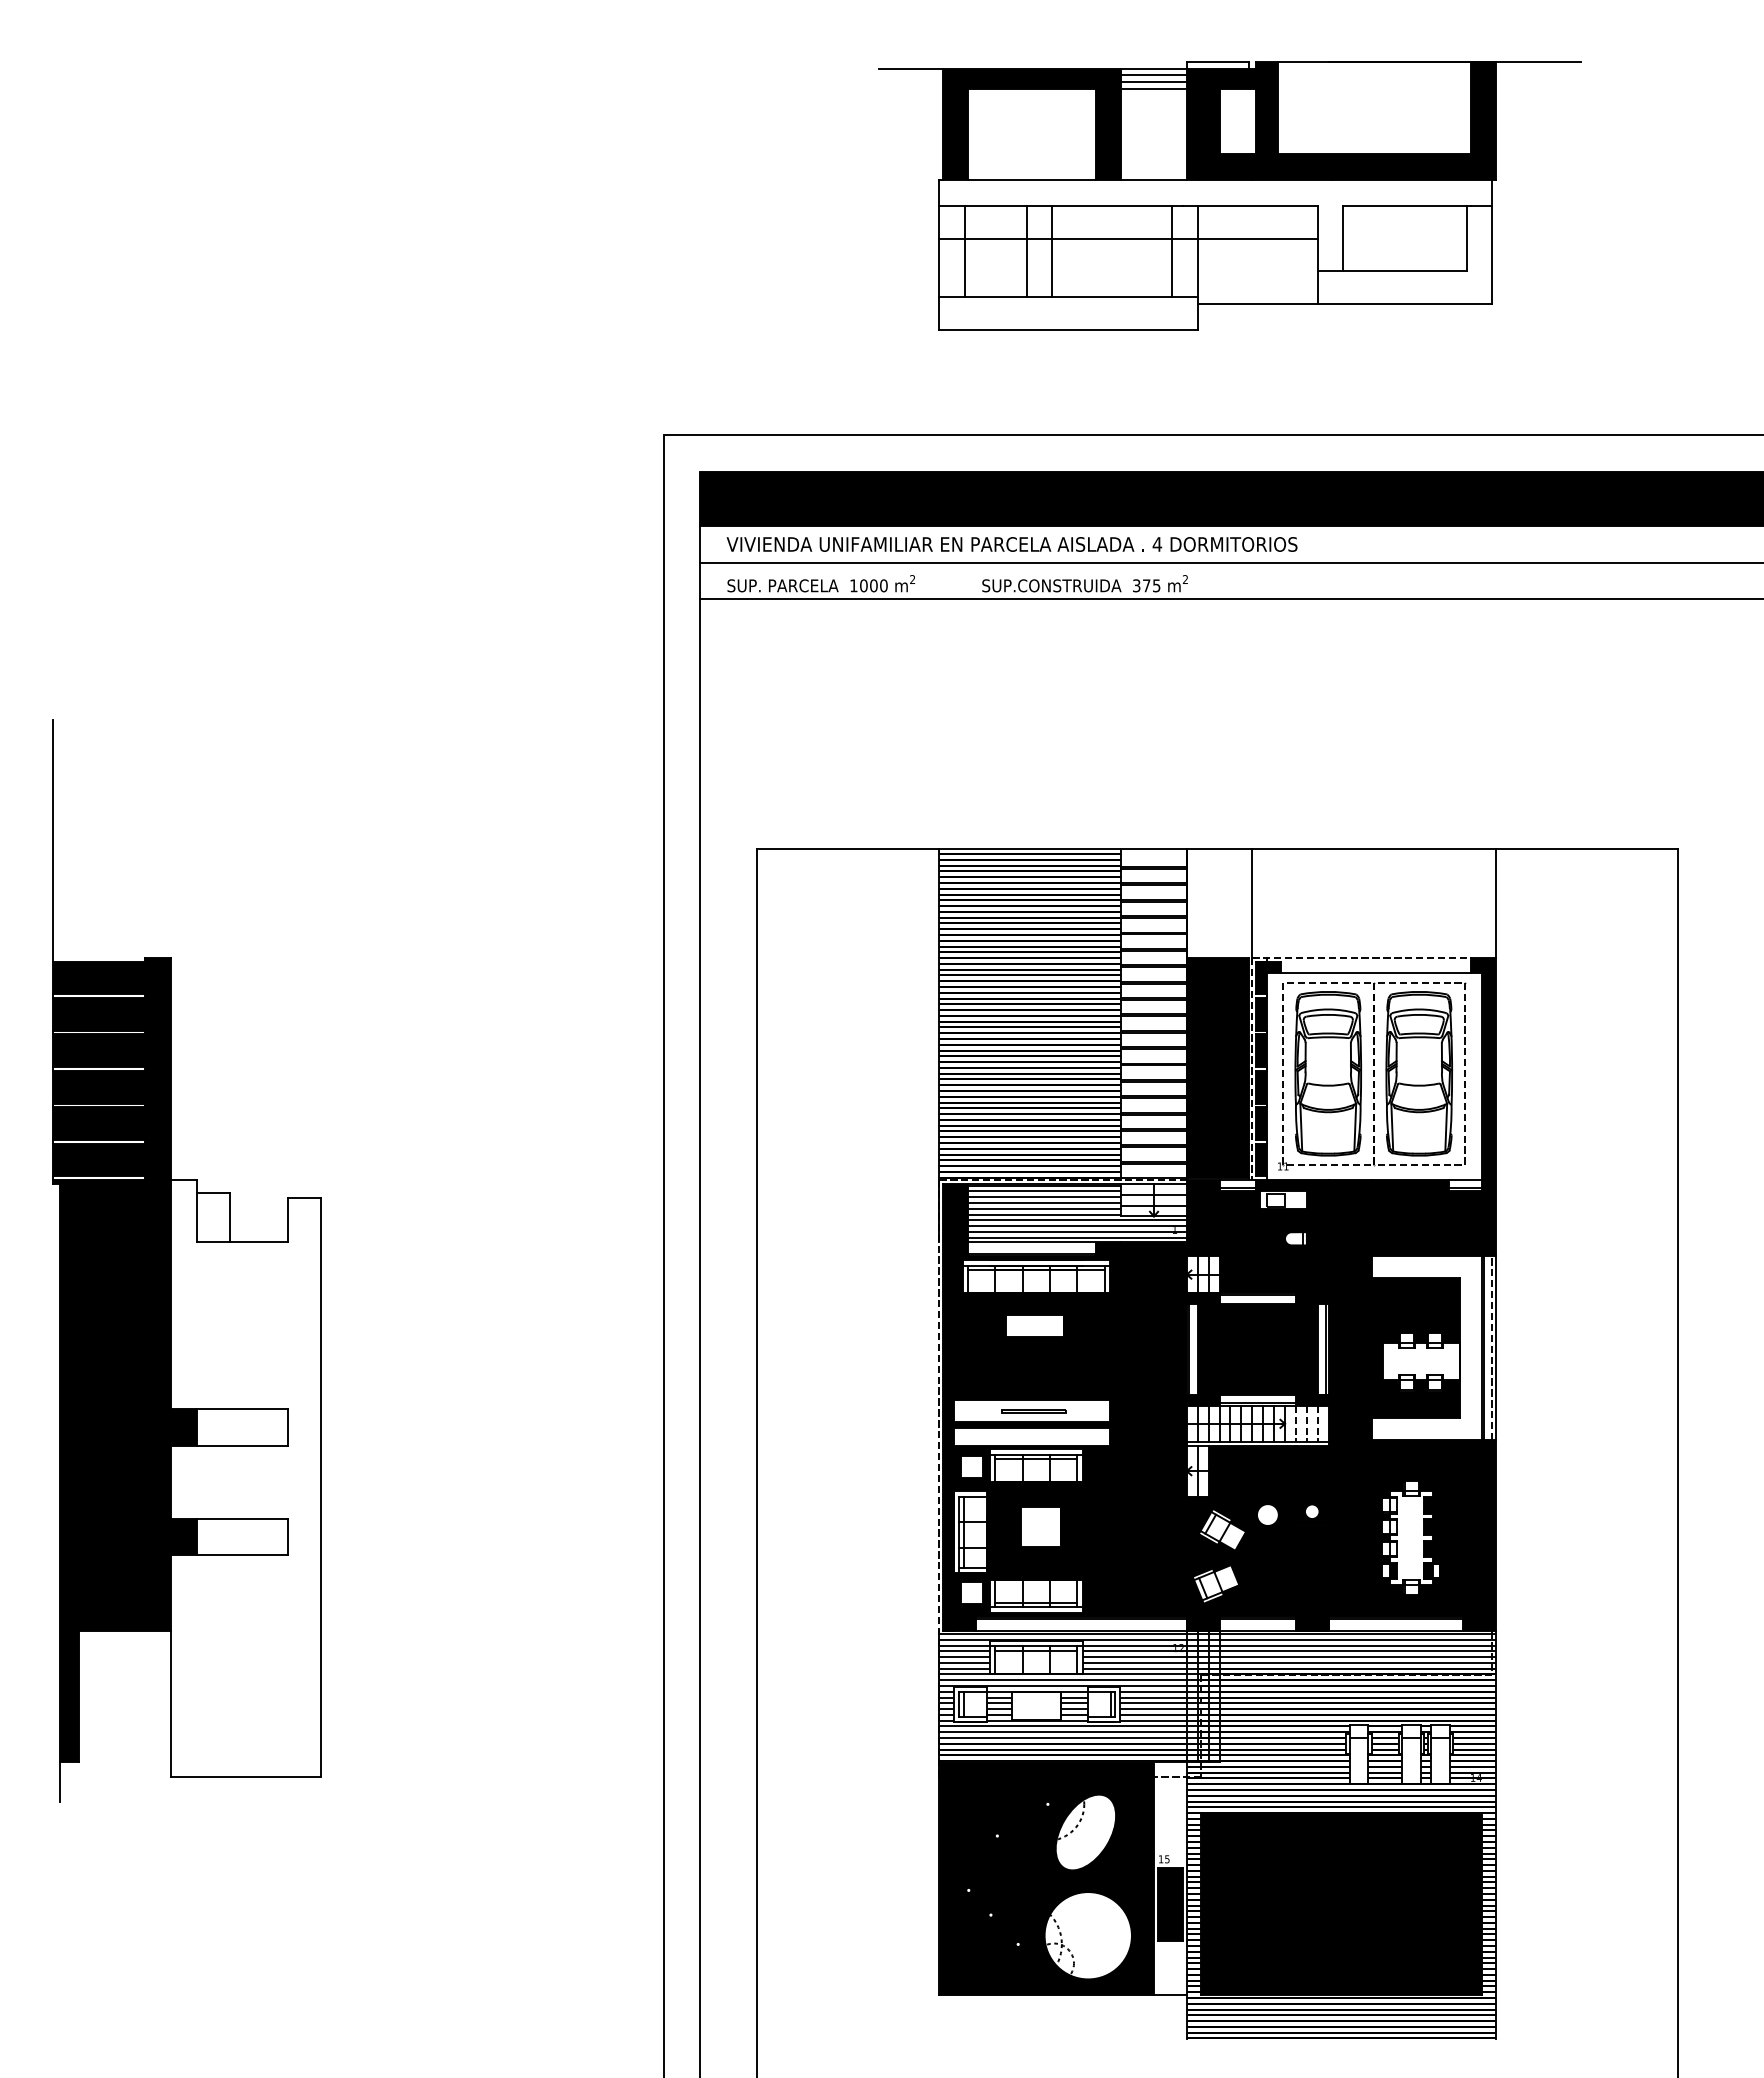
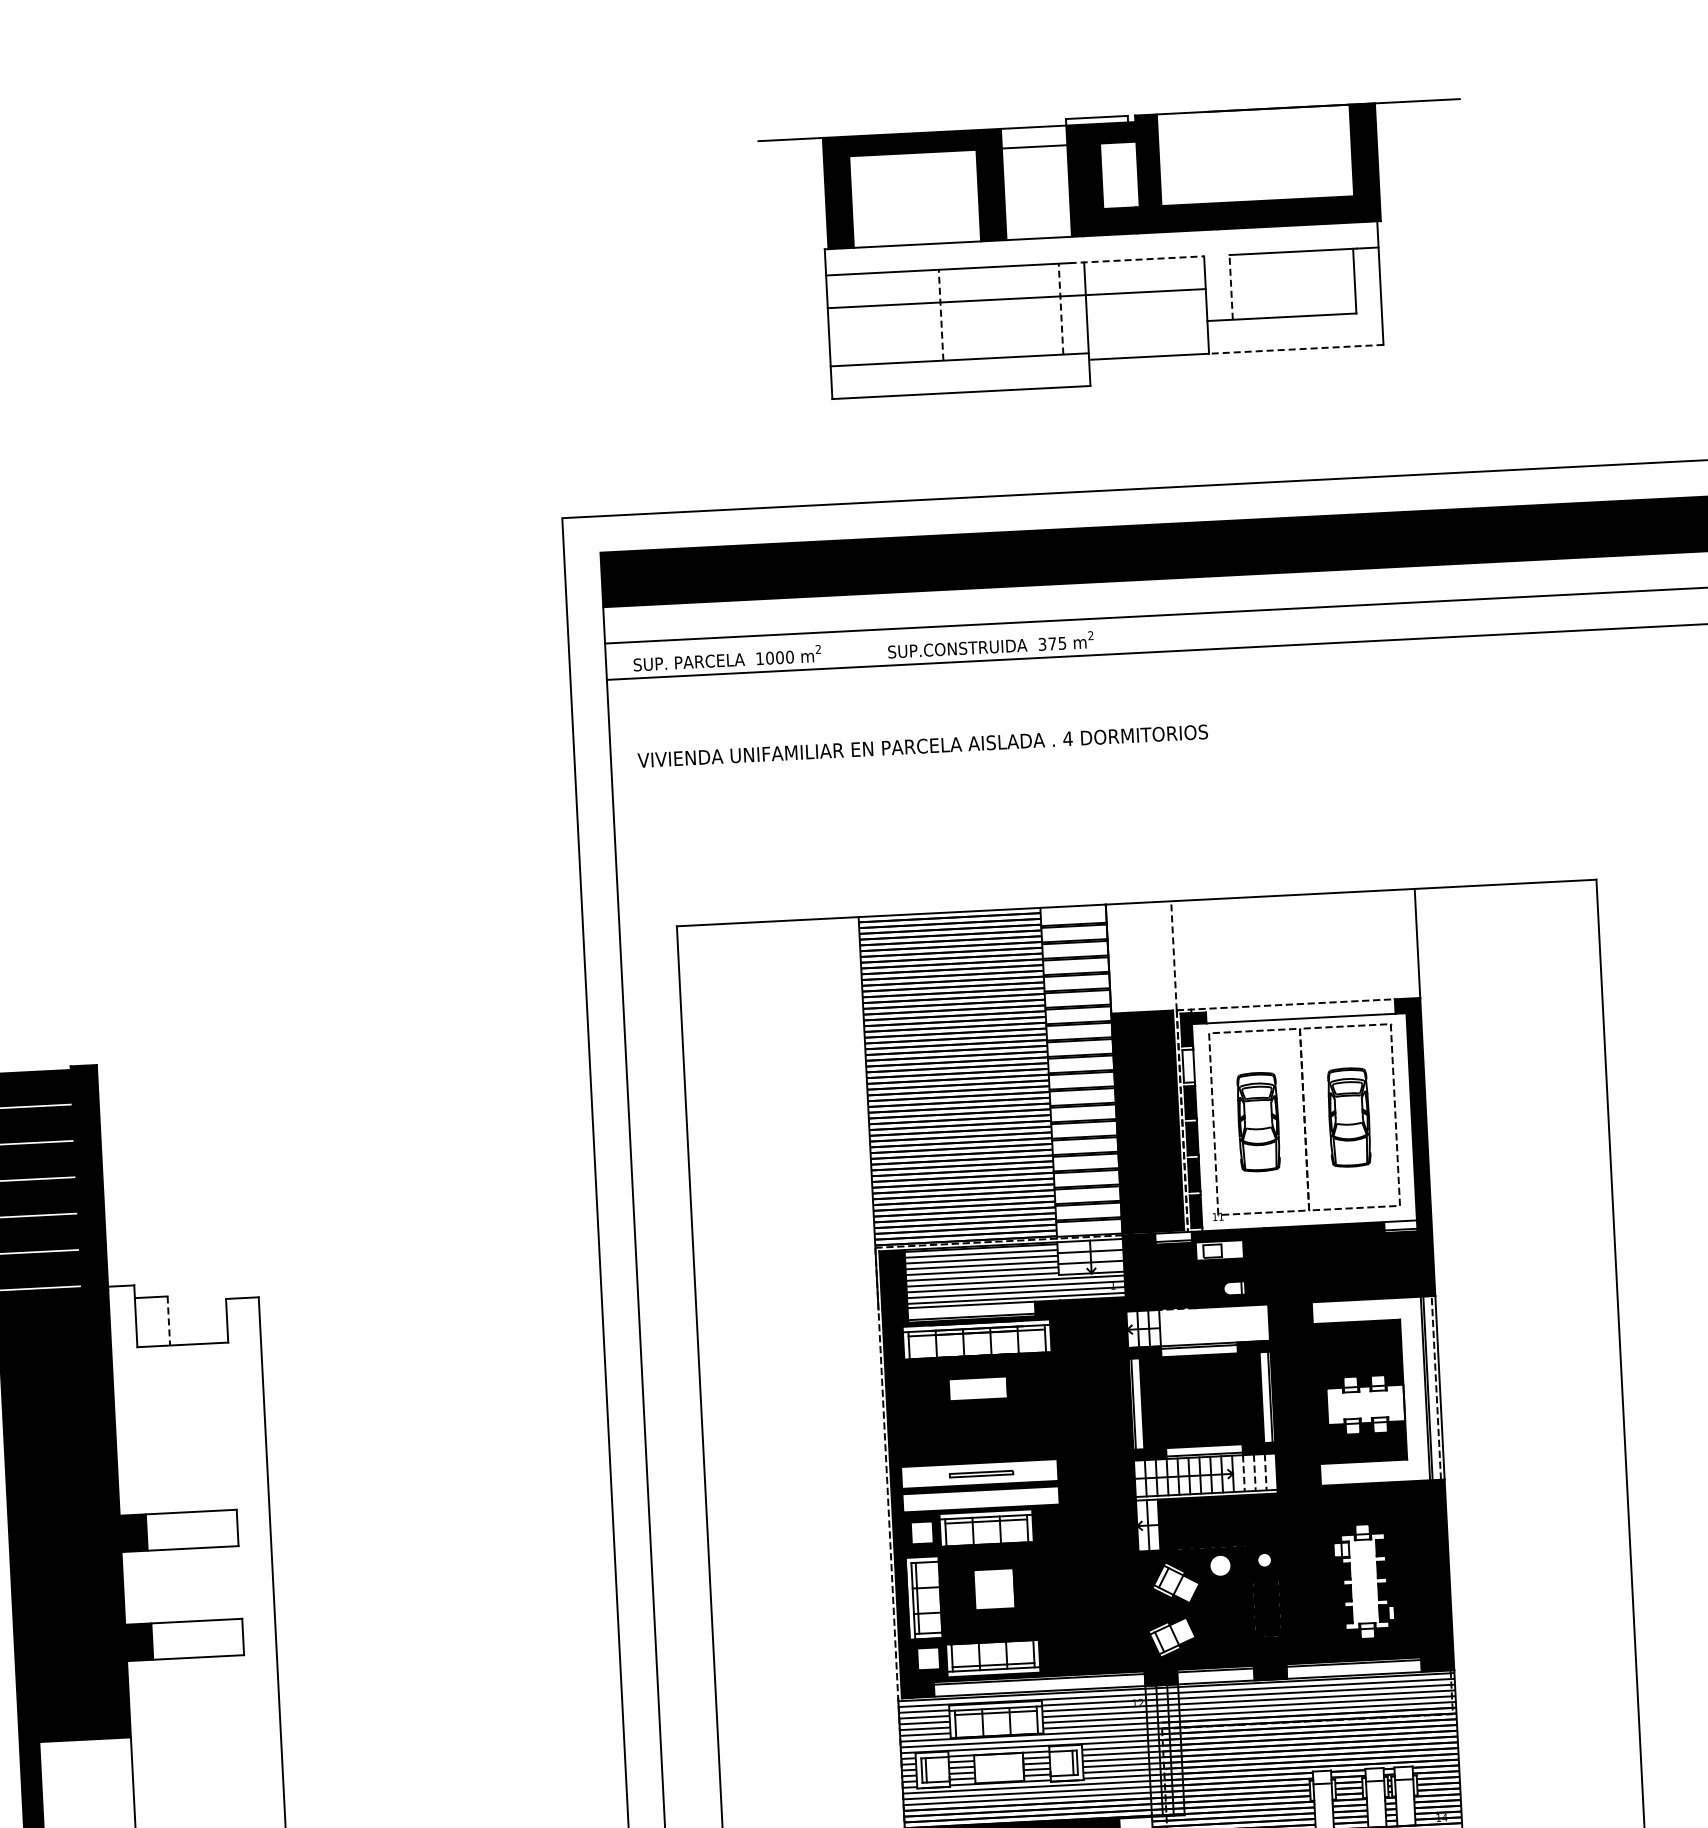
line: (1153, 75) -> (1033, 133), removed
line: (1153, 81) -> (1033, 139), removed
line: (1250, 206) -> (1136, 259), solid -> dashed
line: (1343, 238) -> (1231, 287), solid -> dashed
line: (964, 251) -> (853, 319), removed
line: (1026, 251) -> (915, 316), removed
line: (1052, 251) -> (941, 314), solid -> dashed
line: (1172, 251) -> (1061, 308), solid -> dashed
line: (1404, 303) -> (1295, 348), solid -> dashed
text: (1011, 544) -> (922, 746), moved
line: (1252, 903) -> (1174, 955), solid -> dashed
fill: (1260, 1014) -> (1187, 1066), removed
part: (1328, 1073) -> (1258, 1121), size x0.6
part: (1418, 1073) -> (1348, 1117), size x0.6
line: (229, 1217) -> (168, 1321), solid -> dashed
fill: (1273, 1274) -> (1213, 1325), removed

